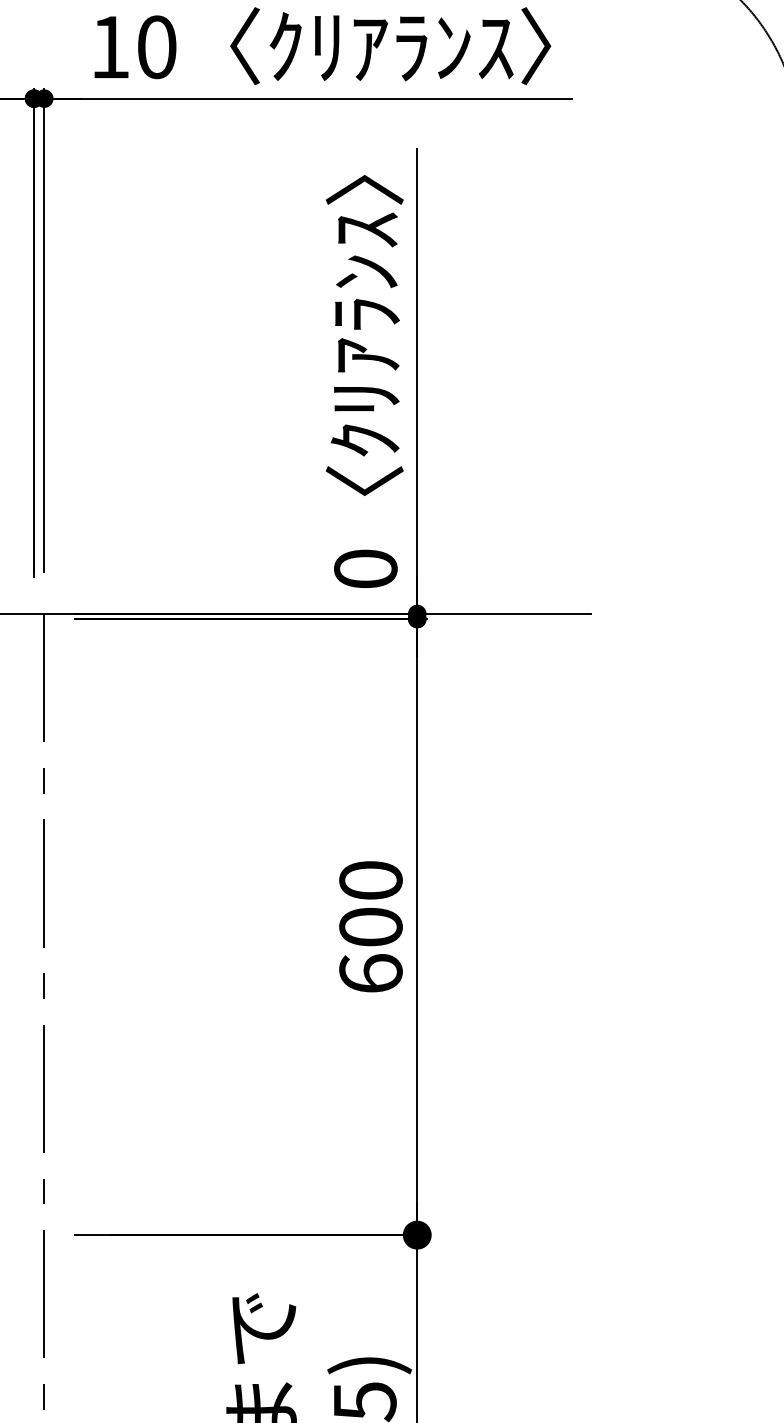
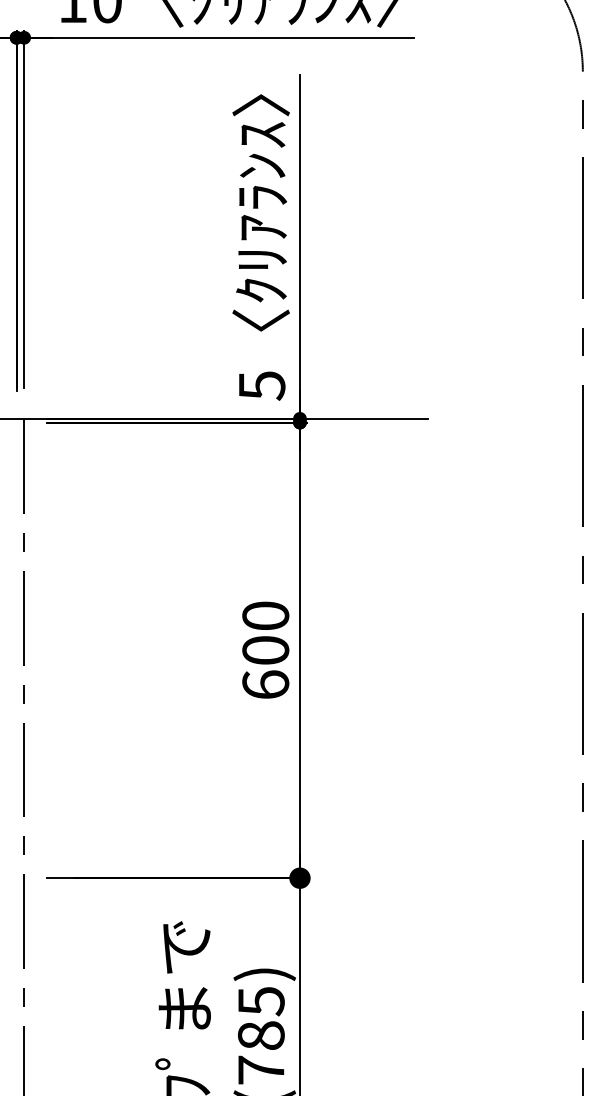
text: (365, 568) -> (261, 385), 0 -> 5

